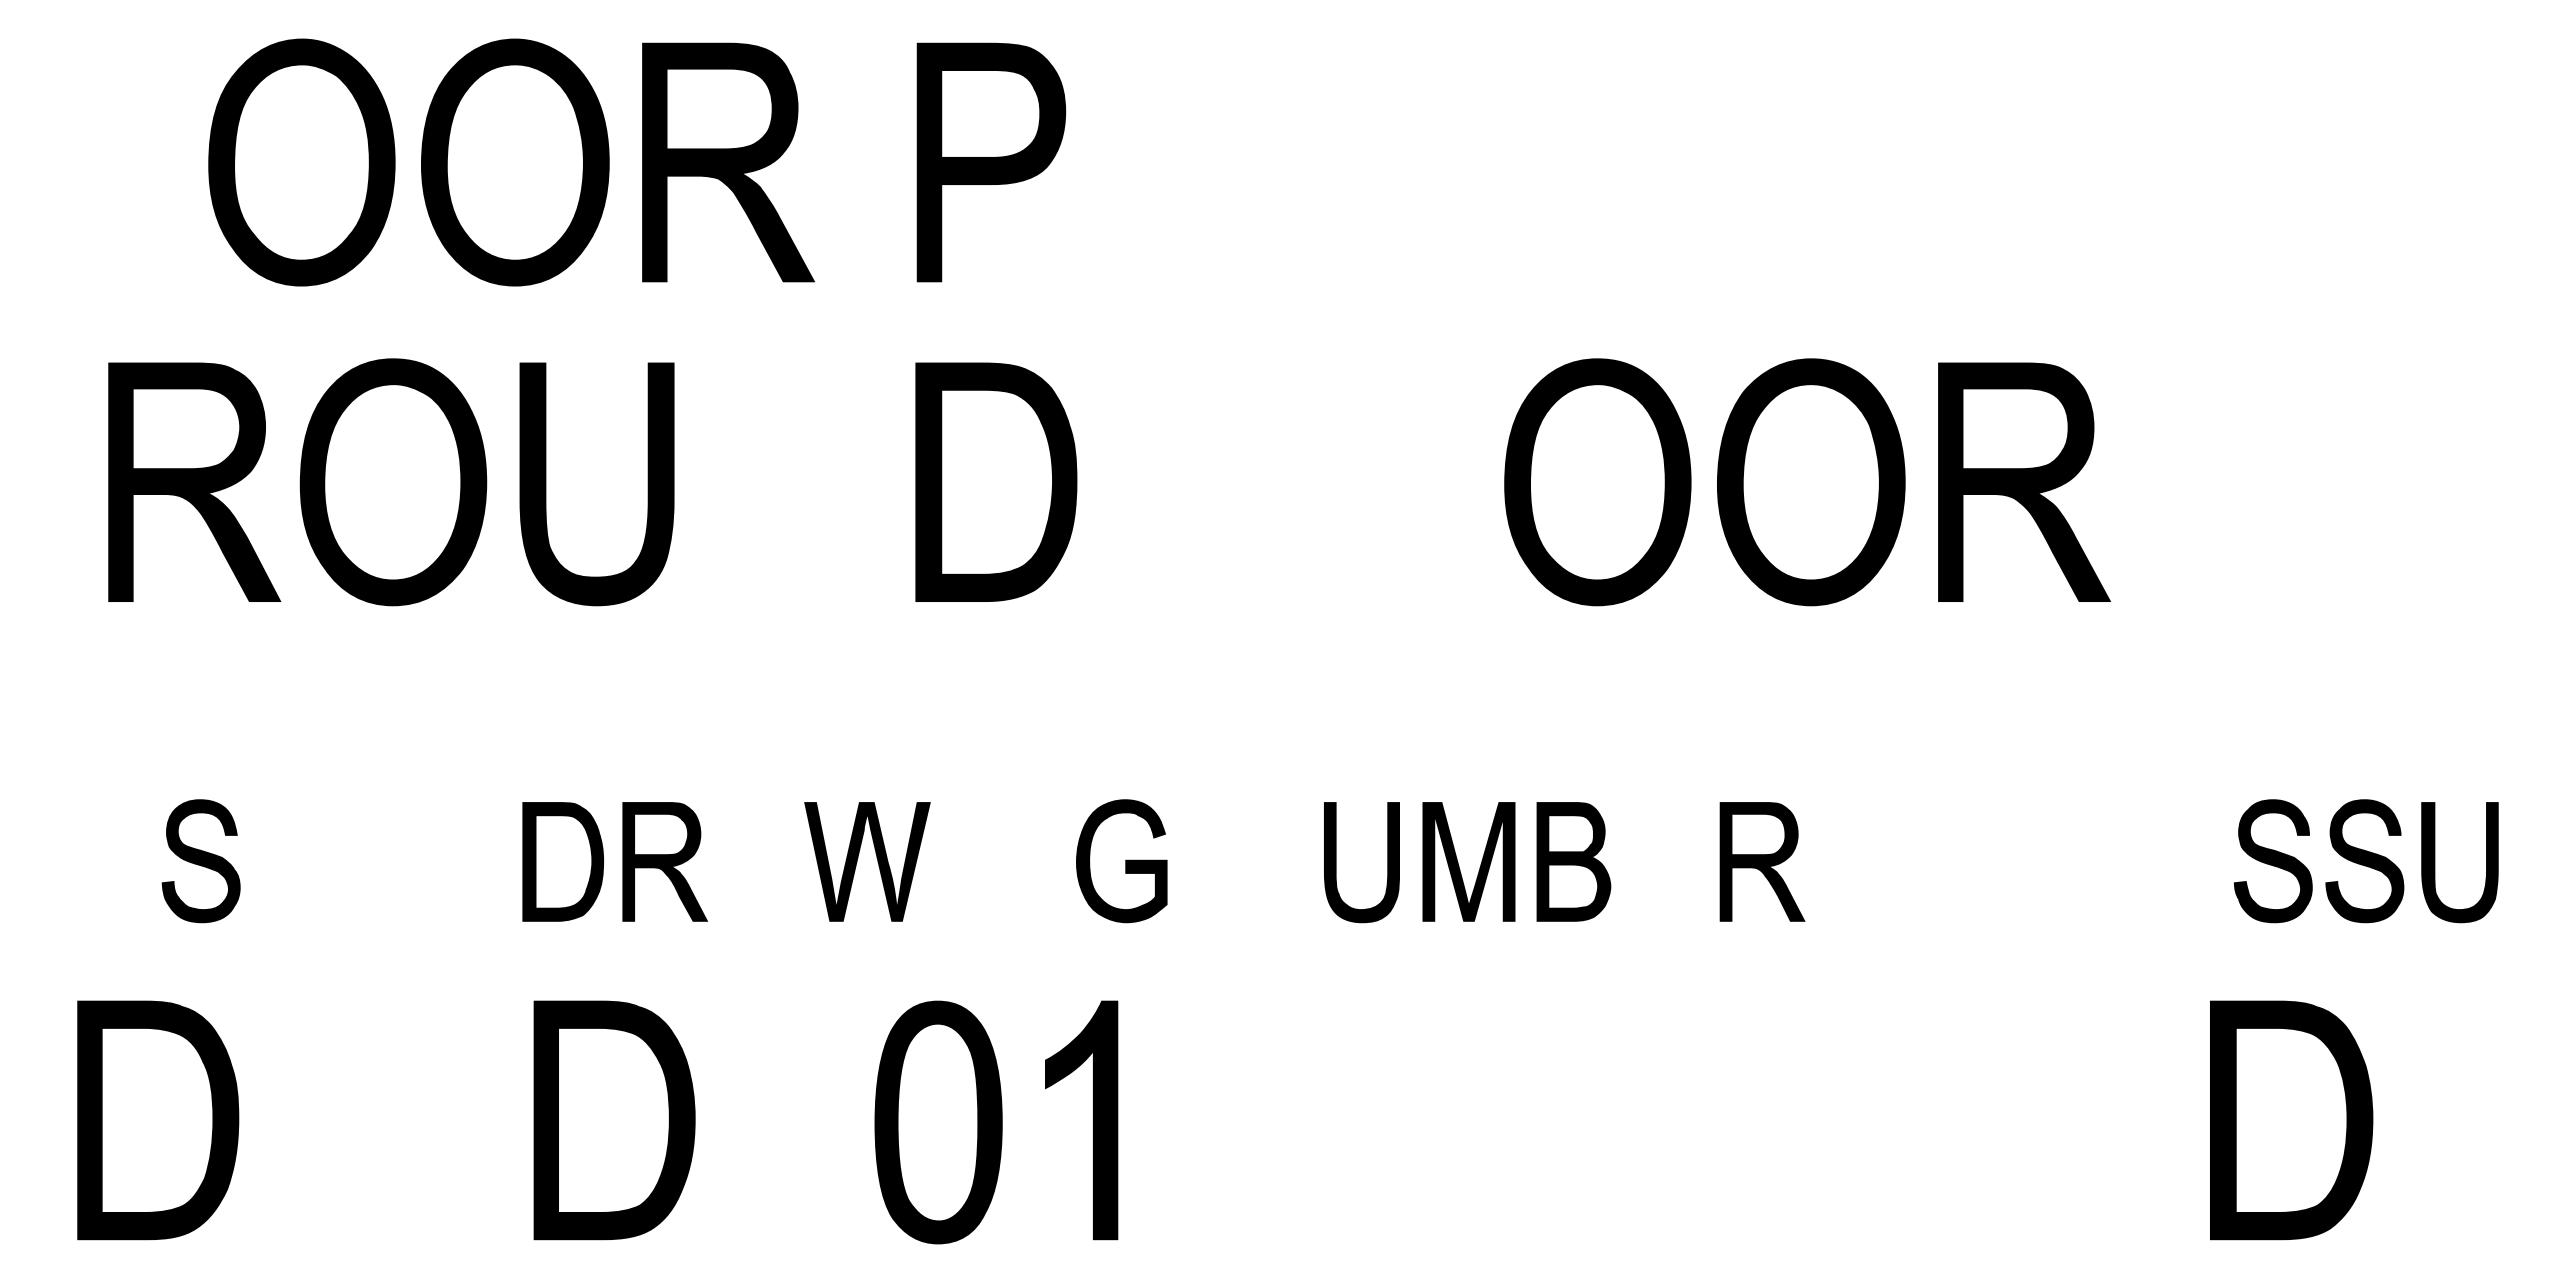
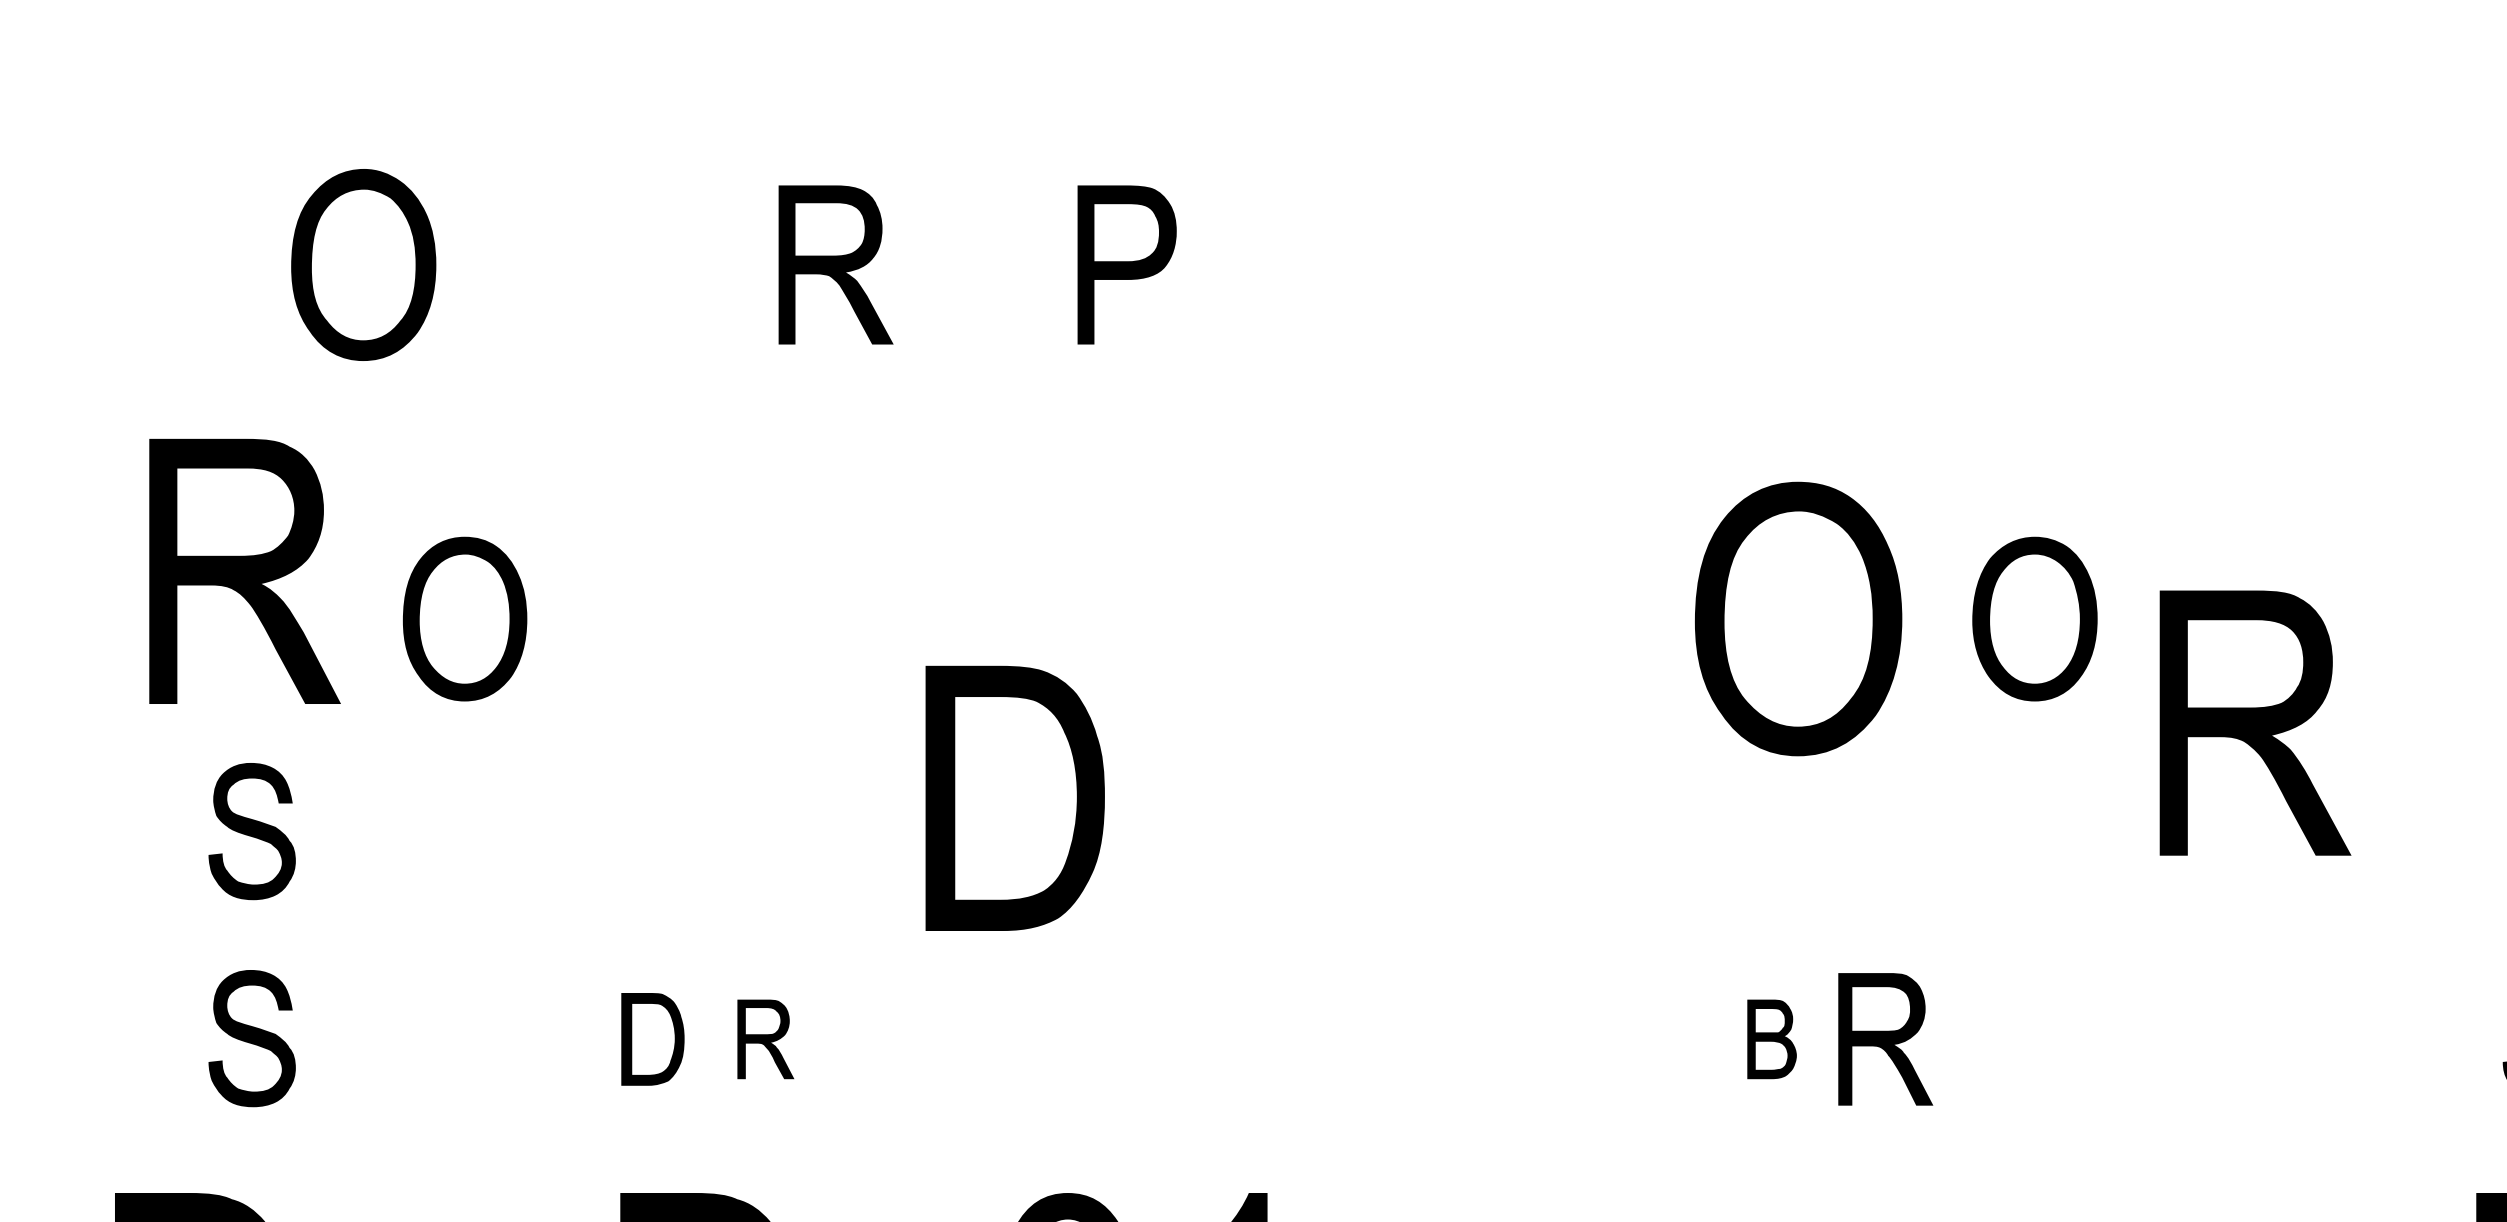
part: (301, 162) -> (363, 264), size x0.7
part: (515, 162) -> (600, 264), removed
part: (728, 162) -> (836, 264), size x0.6
part: (991, 162) -> (1127, 264), size x0.6
part: (194, 481) -> (244, 570), moved
part: (996, 481) -> (1015, 797), moved
part: (2024, 481) -> (2255, 722), moved
part: (393, 482) -> (465, 619), size x0.6
part: (1811, 482) -> (2035, 619), size x0.6
fill: (596, 484) -> (689, 621), removed
part: (200, 674) -> (251, 831), added
part: (858, 858) -> (979, 1035), removed
part: (562, 861) -> (652, 1038), size x0.7
part: (664, 861) -> (765, 1038), size x0.6
fill: (1121, 861) -> (1271, 1038), removed
fill: (1468, 861) -> (1655, 1038), removed
part: (1573, 861) -> (1771, 1038), size x0.6
part: (1762, 861) -> (1885, 1038), moved
fill: (1361, 862) -> (1536, 1039), removed

